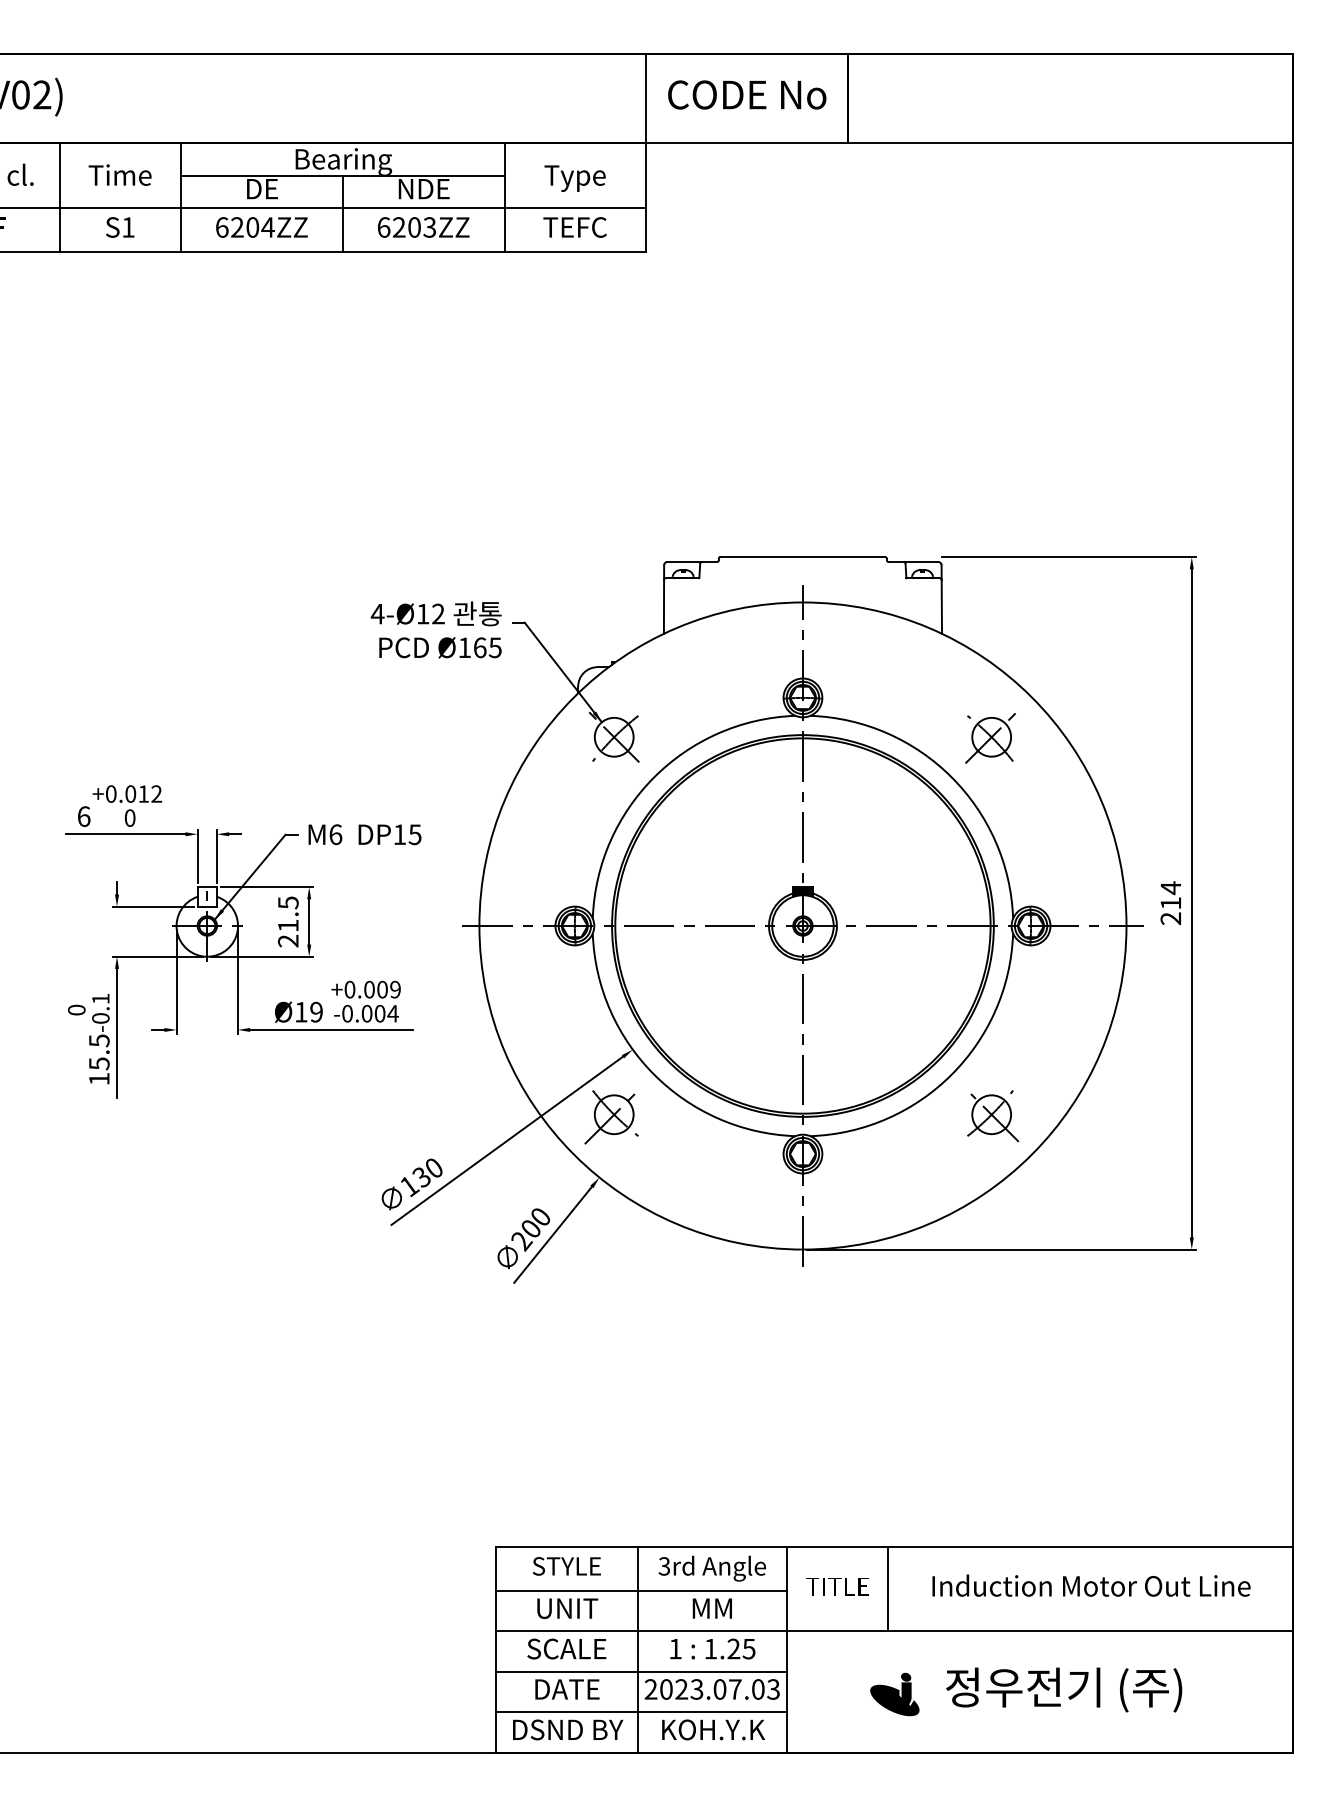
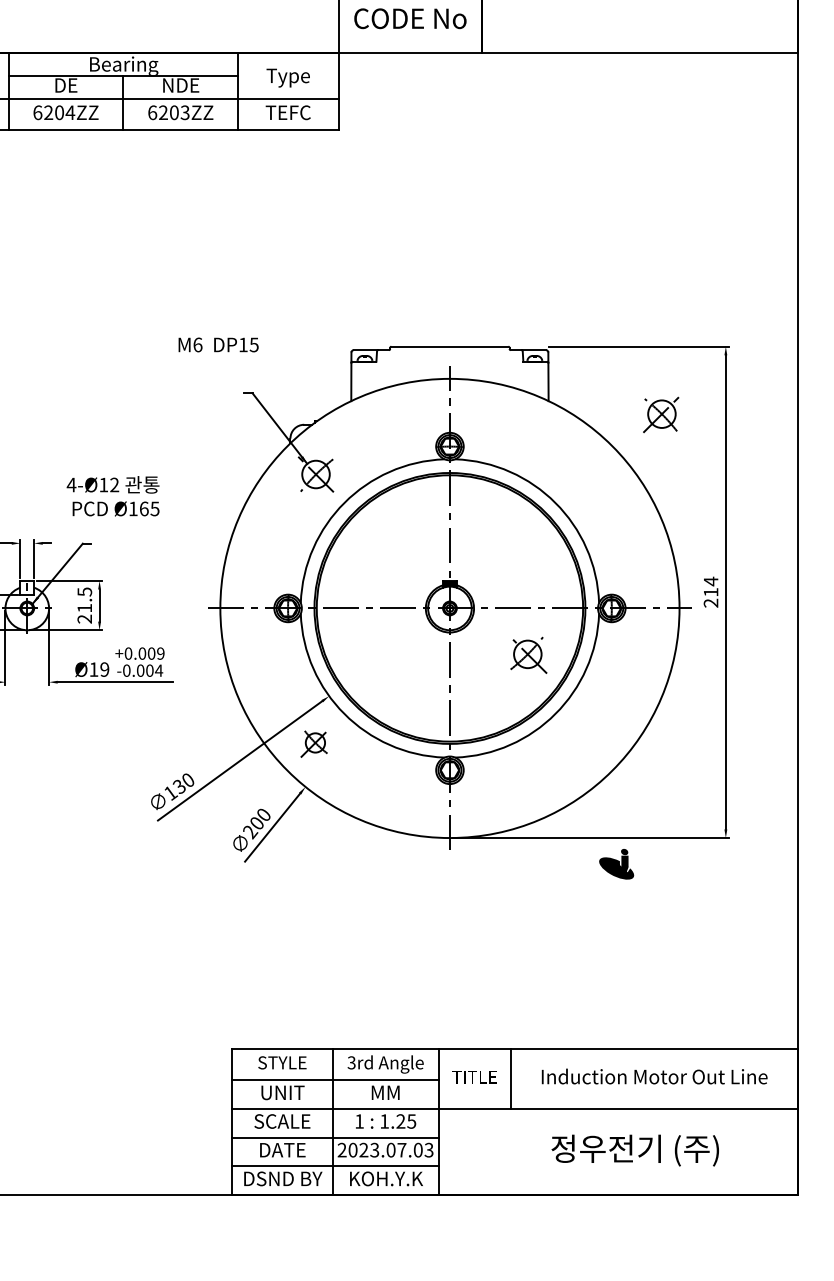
text: (435, 629) -> (112, 495), moved
part: (990, 738) -> (661, 415), moved
text: (364, 834) -> (218, 344), moved
part: (993, 1116) -> (529, 655), moved
part: (611, 1117) -> (314, 744), size x0.7
part: (894, 1694) -> (616, 864), moved

